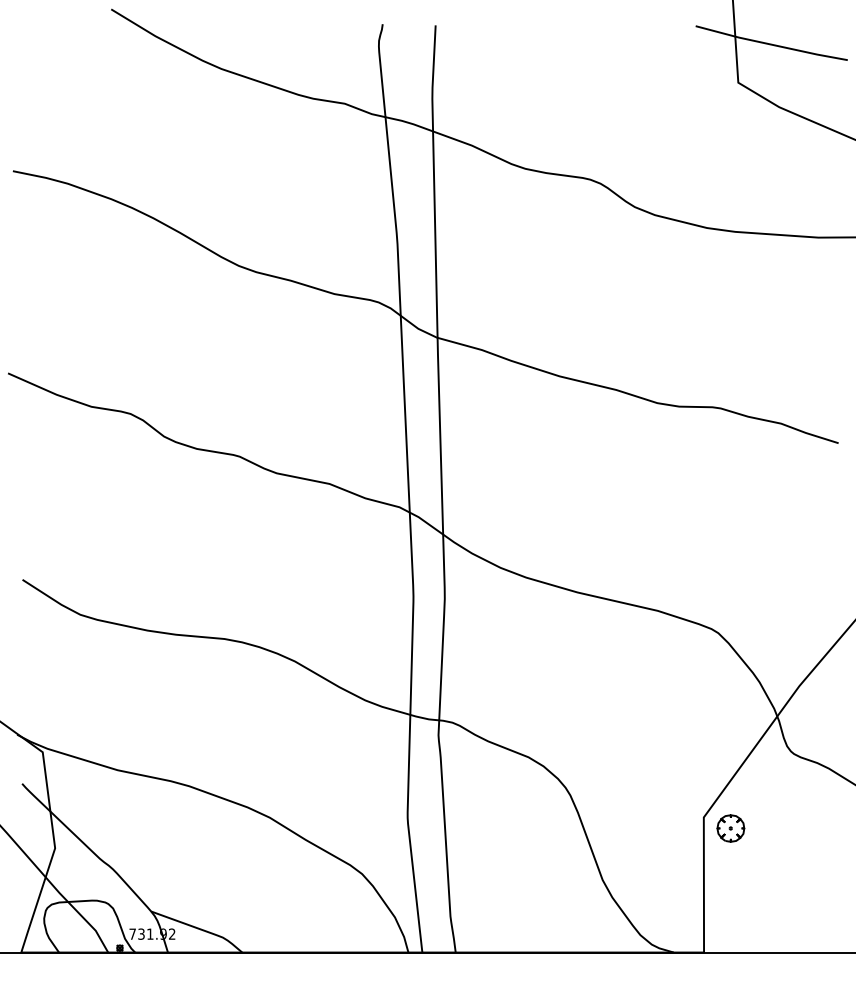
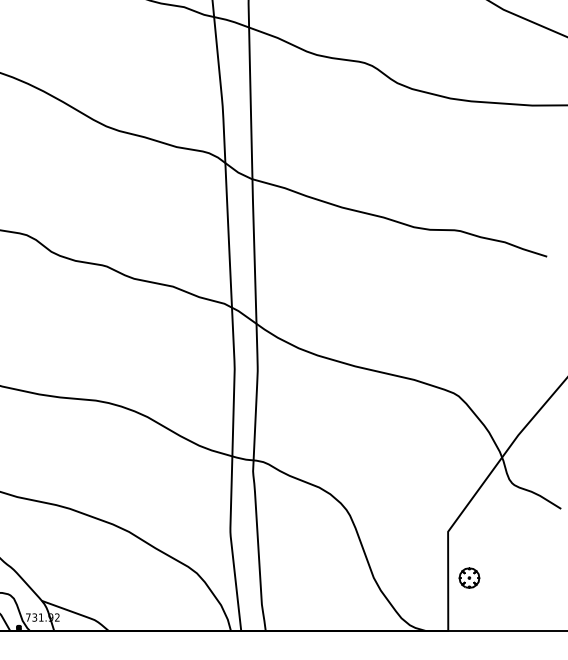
part: (730, 828) -> (469, 578), moved

